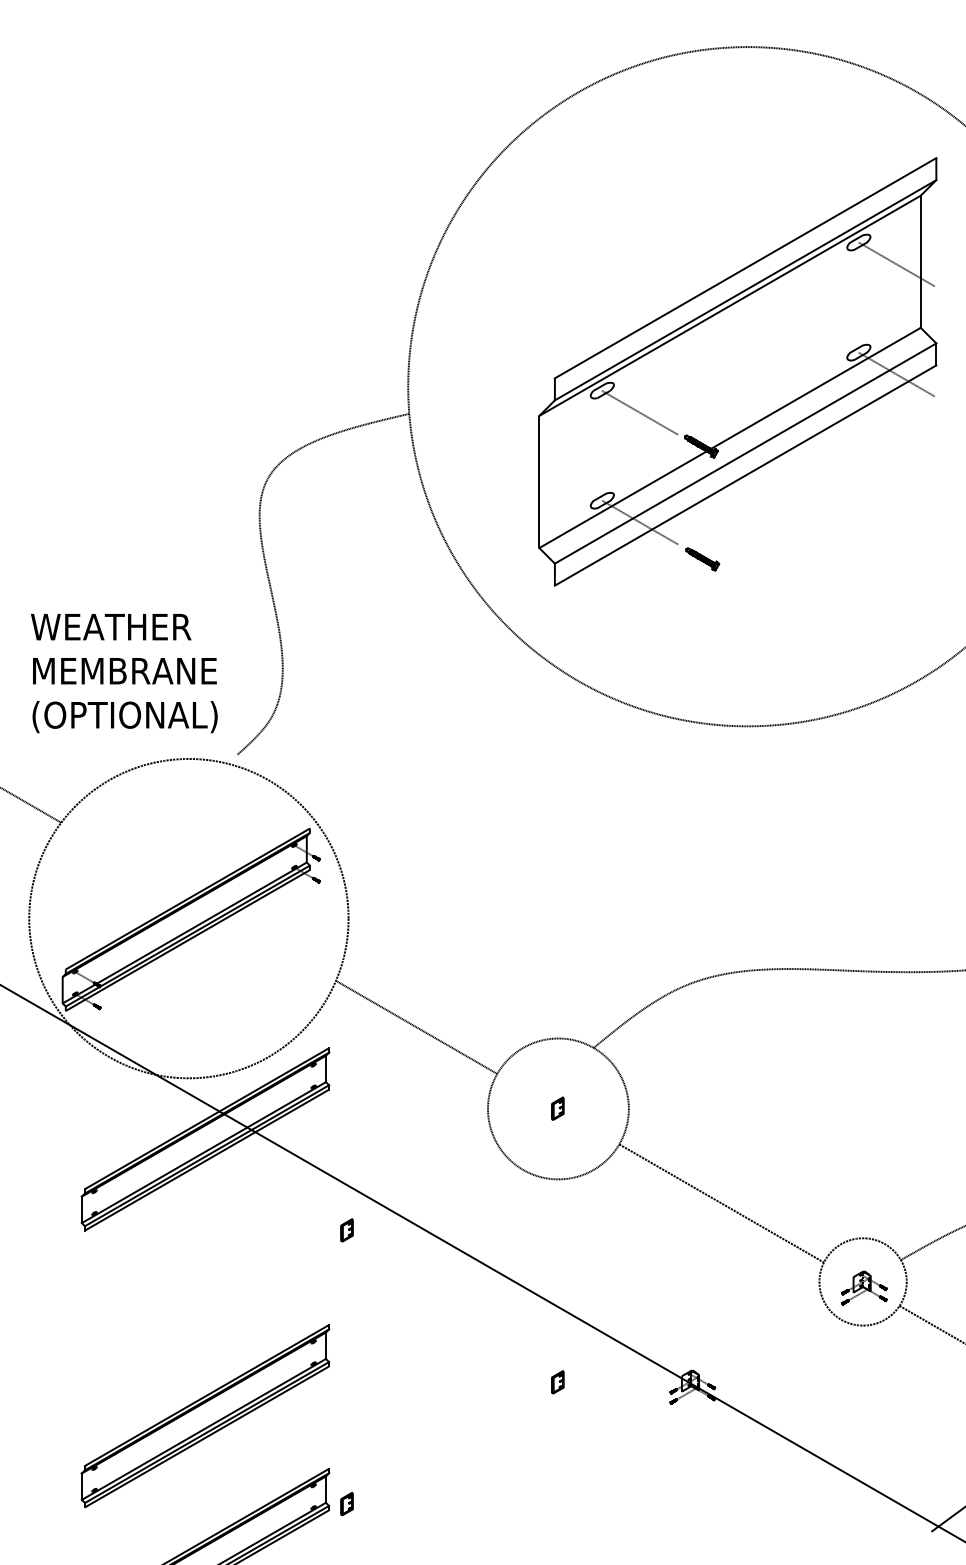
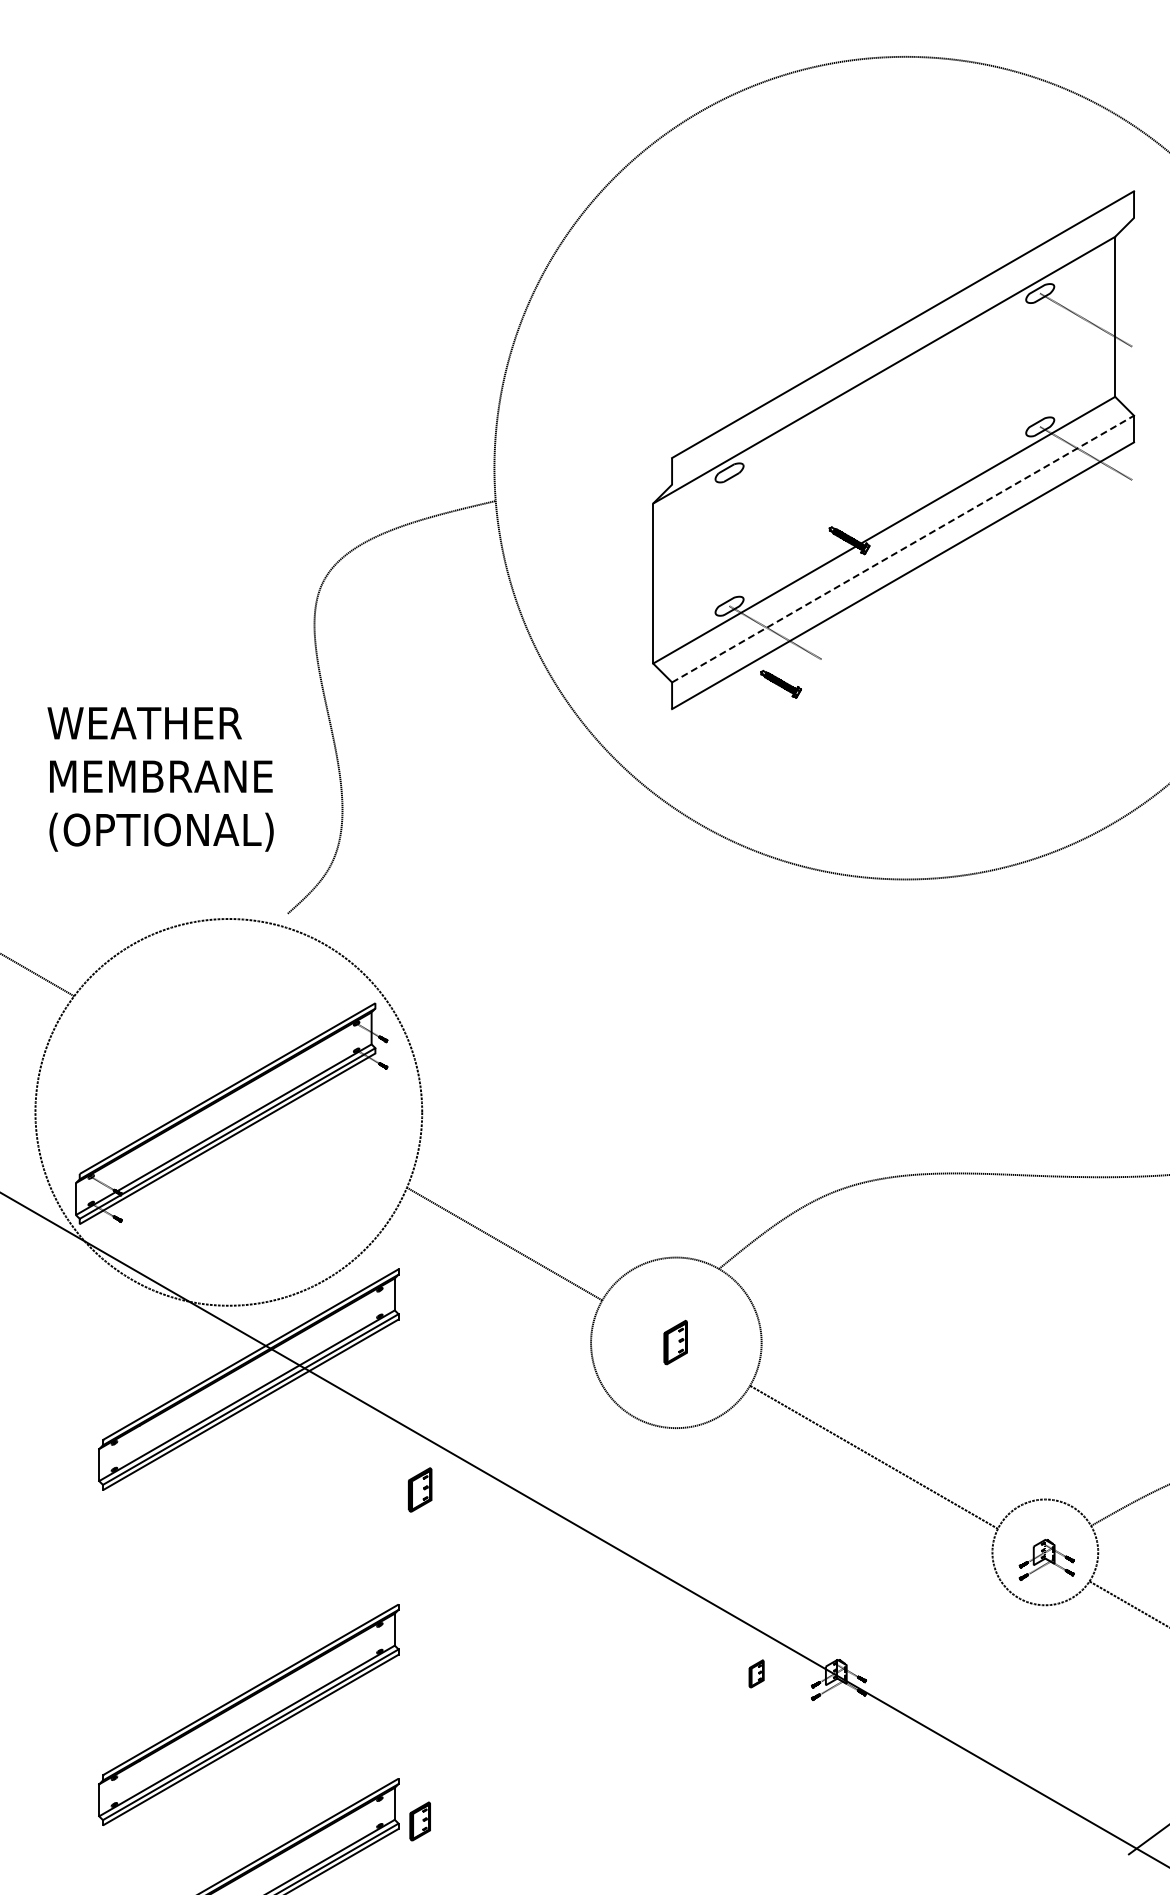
line: (745, 290) -> (903, 351), removed
line: (640, 412) -> (775, 499), removed
line: (745, 453) -> (903, 549), solid -> dashed
part: (702, 558) -> (780, 683), moved
text: (124, 673) -> (160, 779), moved
part: (557, 1108) -> (675, 1342), size x1.6
part: (347, 1230) -> (420, 1489), size x1.6
part: (557, 1381) -> (756, 1673), moved
part: (347, 1503) -> (420, 1820), size x1.4

